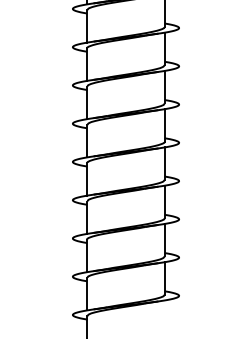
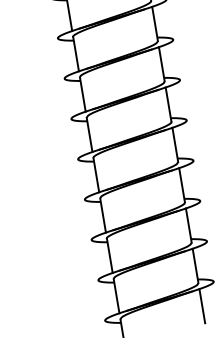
line: (164, 316) -> (201, 306), added

